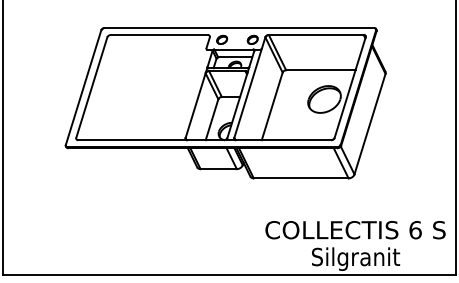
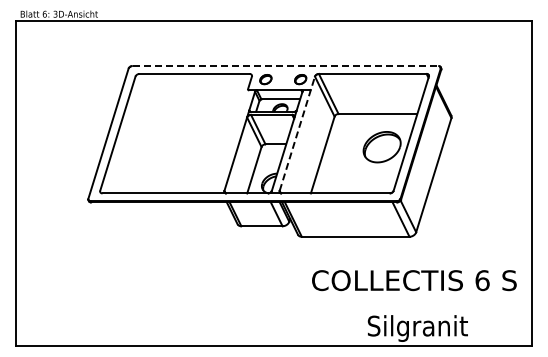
line: (239, 28) -> (285, 66), solid -> dashed
line: (249, 87) -> (297, 133), solid -> dashed
text: (355, 230) -> (414, 280), moved

